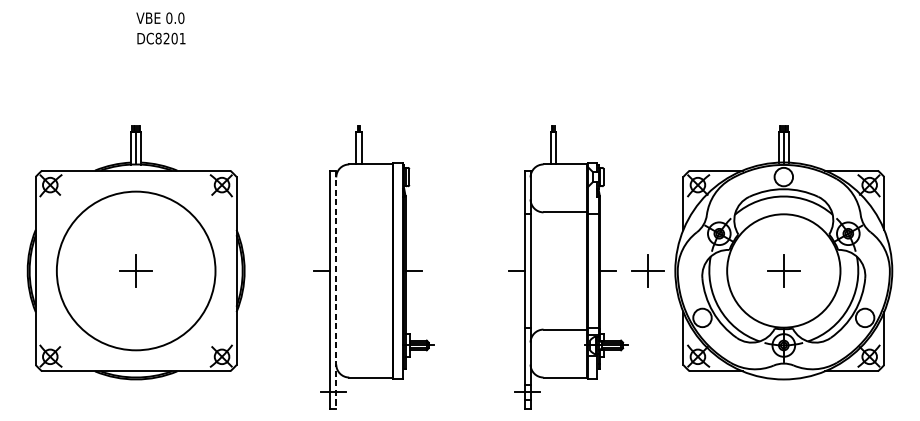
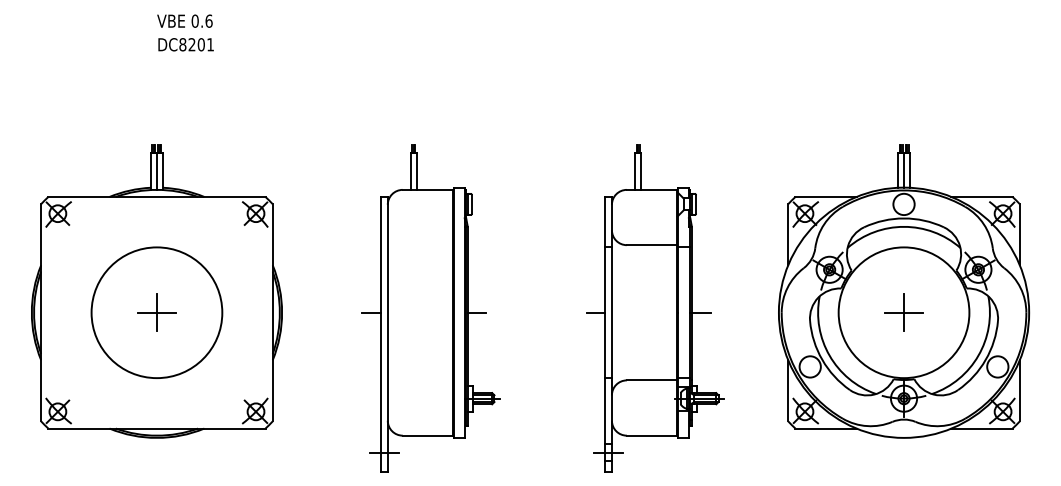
text: (180, 17) -> (208, 20), 0.0 -> 0.6
circle: (135, 270) -> (156, 312), size x0.71
part: (647, 270) -> (746, 312), removed
line: (336, 289) -> (387, 334), dashed -> solid

